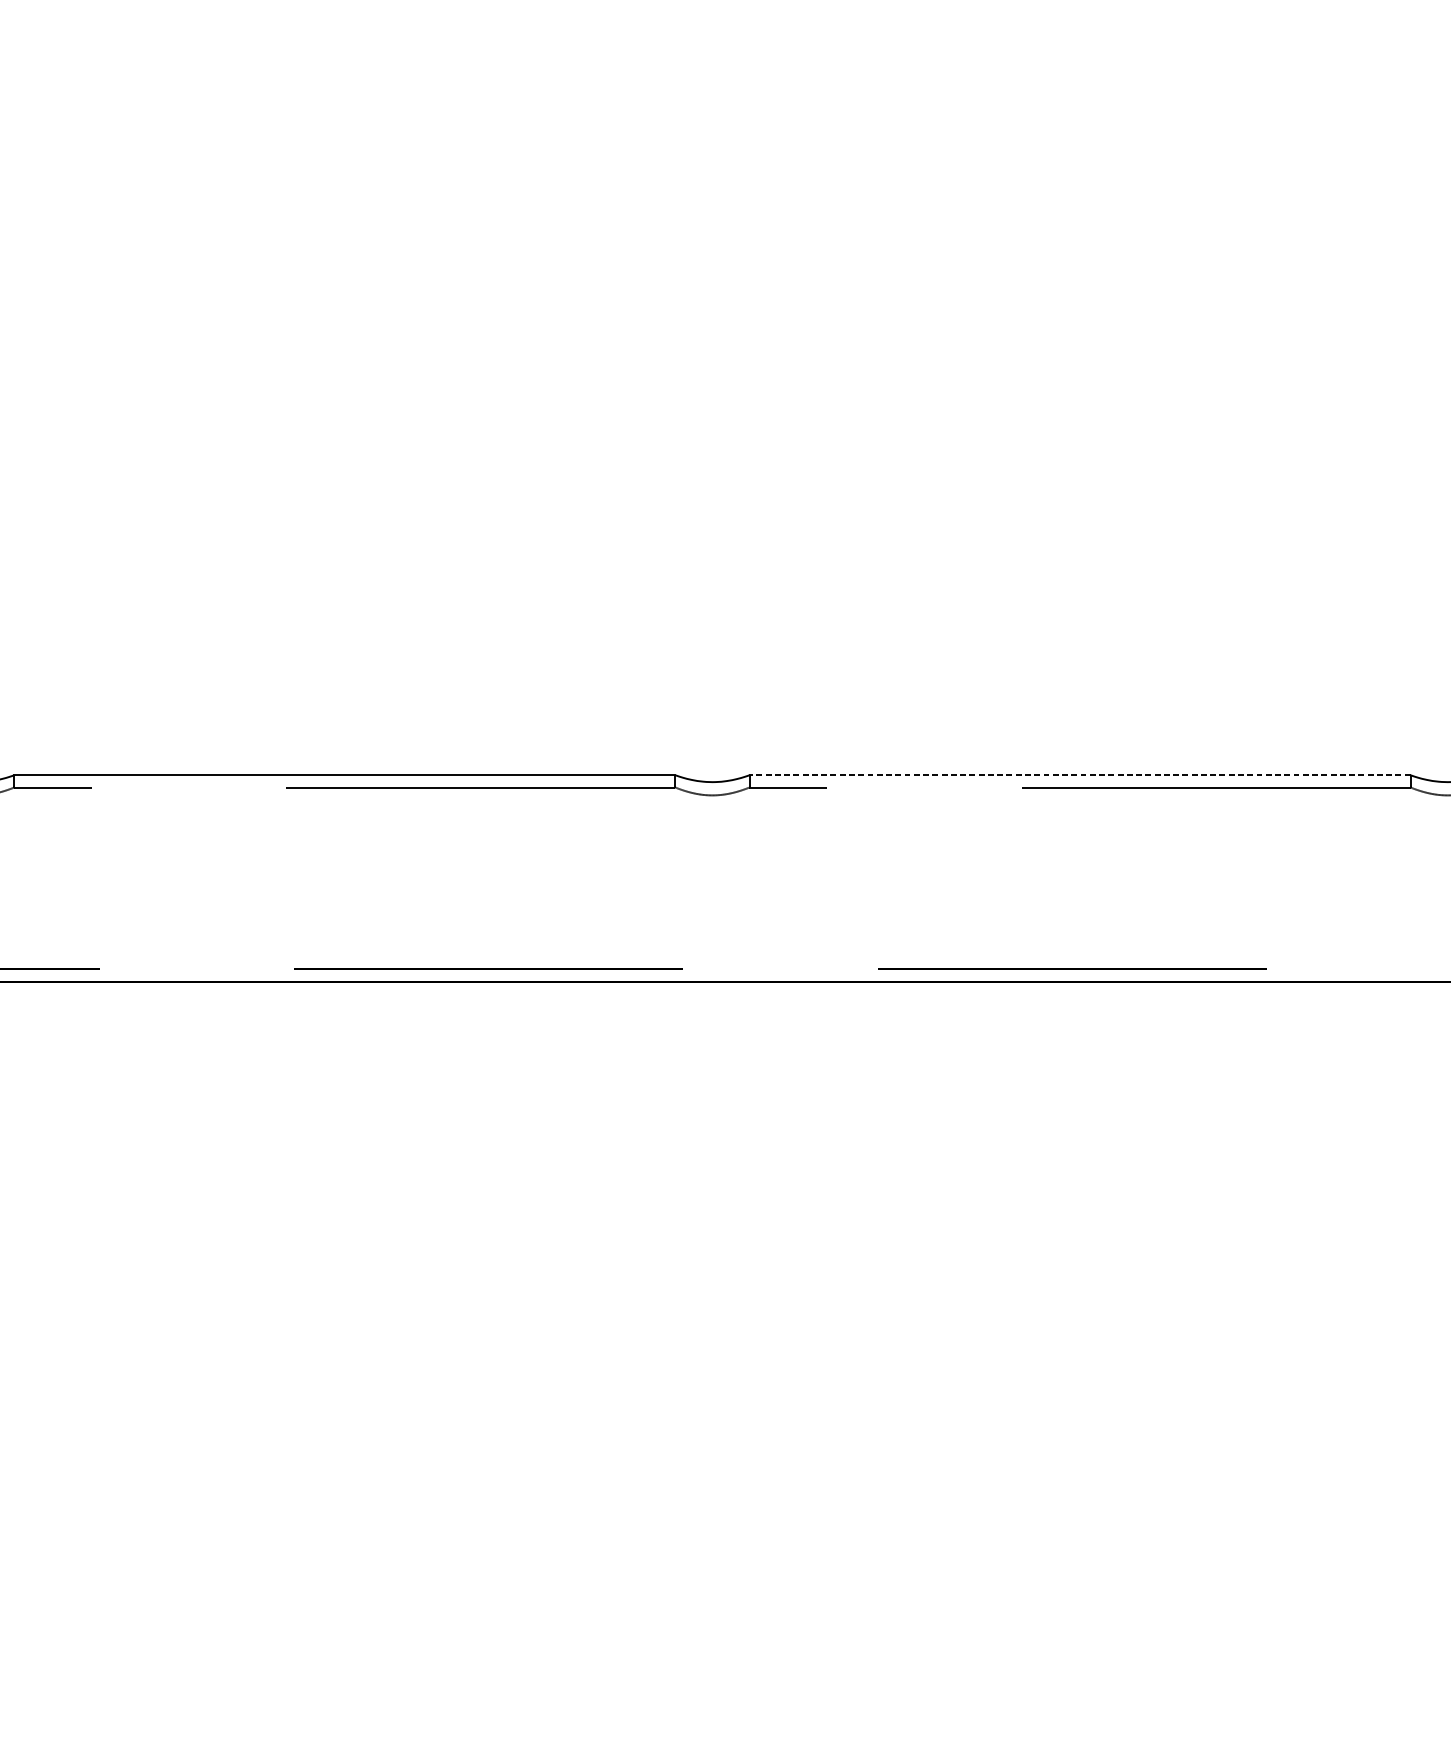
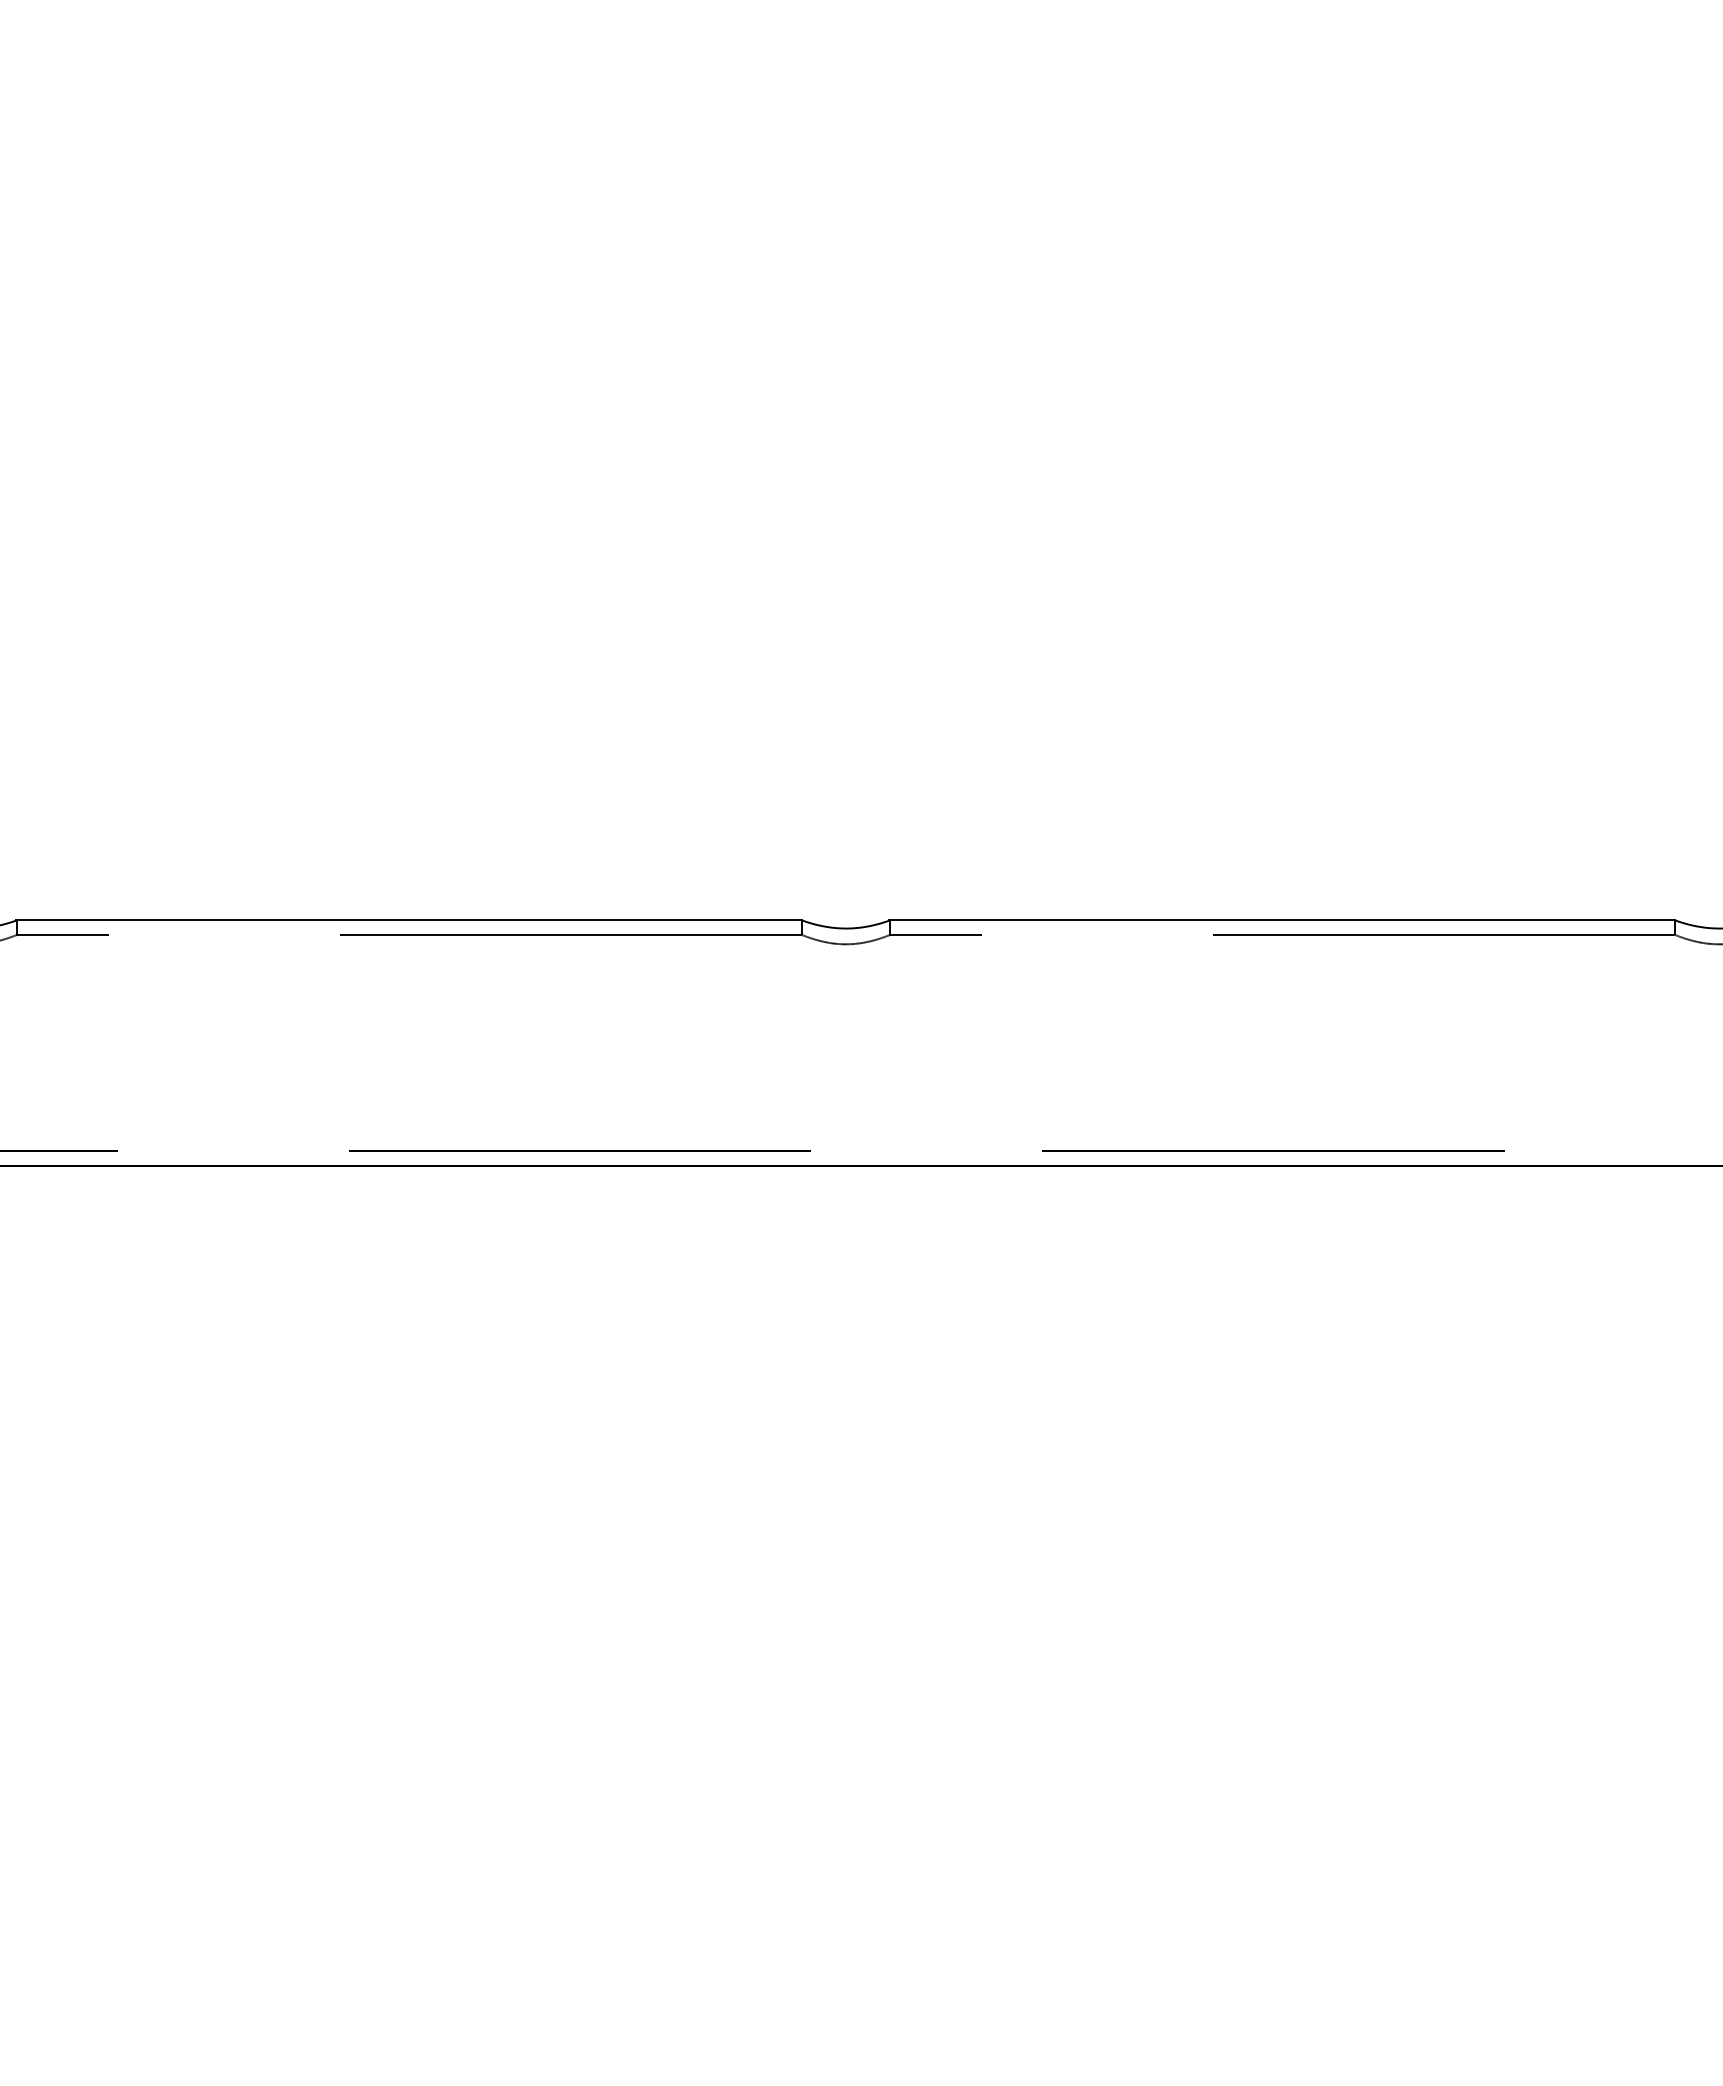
line: (1079, 775) -> (1282, 920), dashed -> solid

